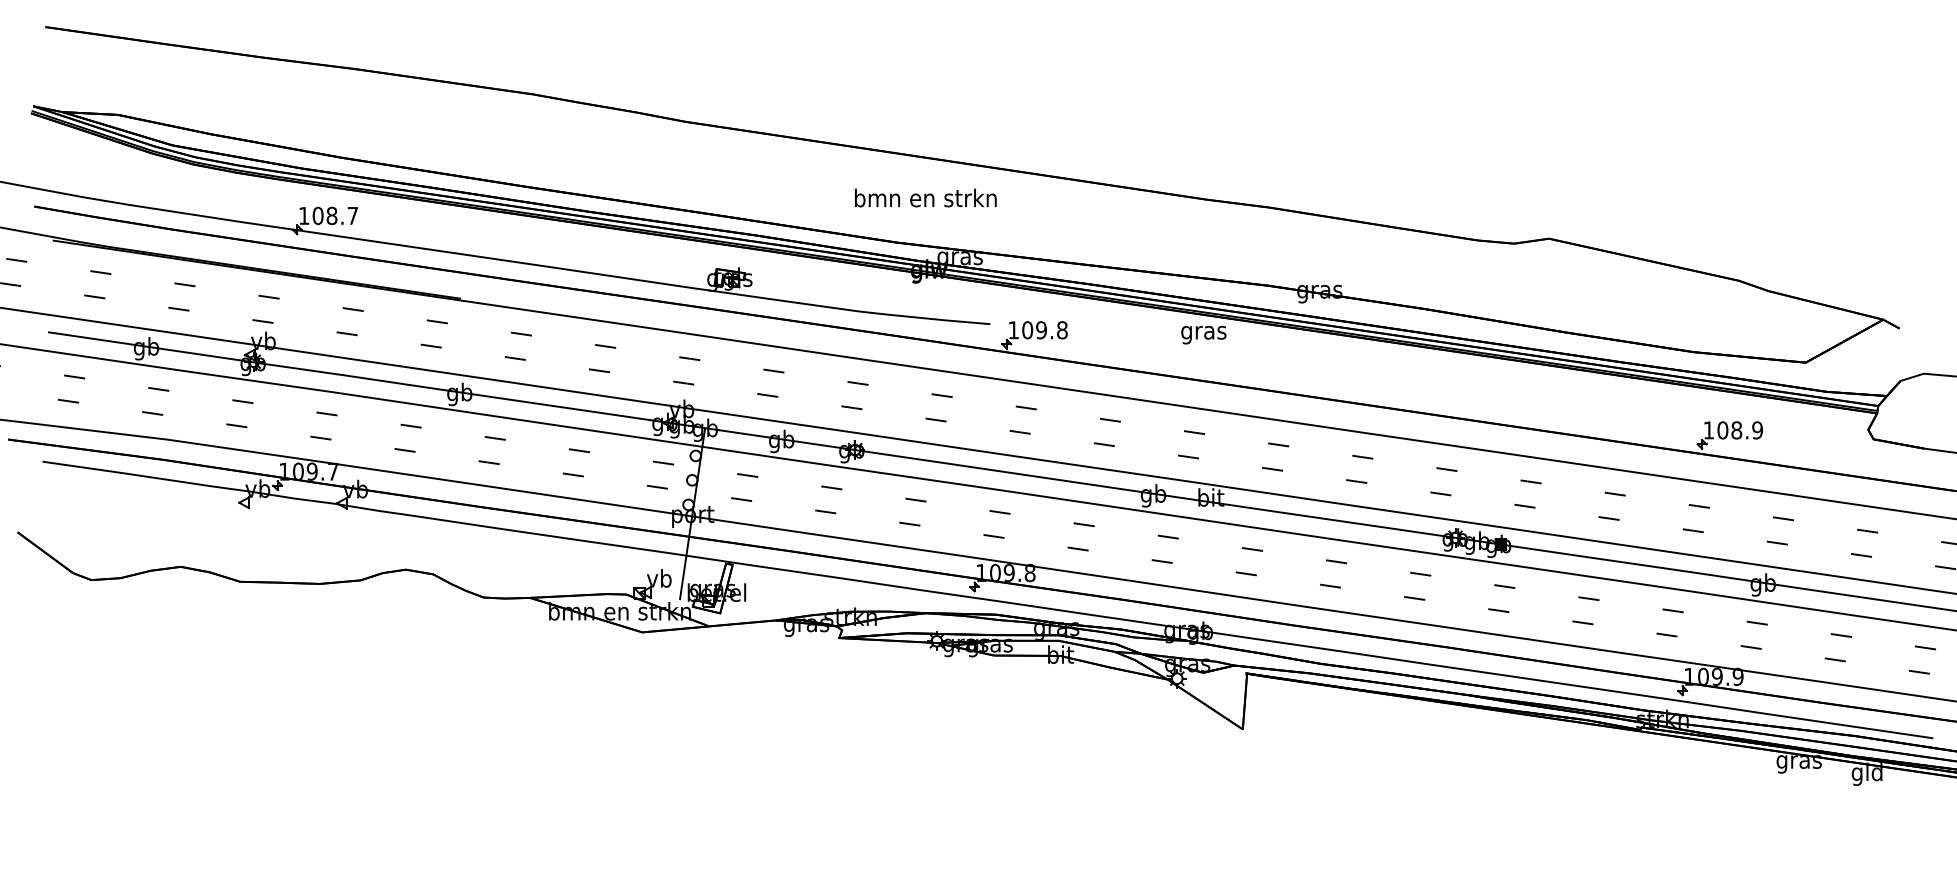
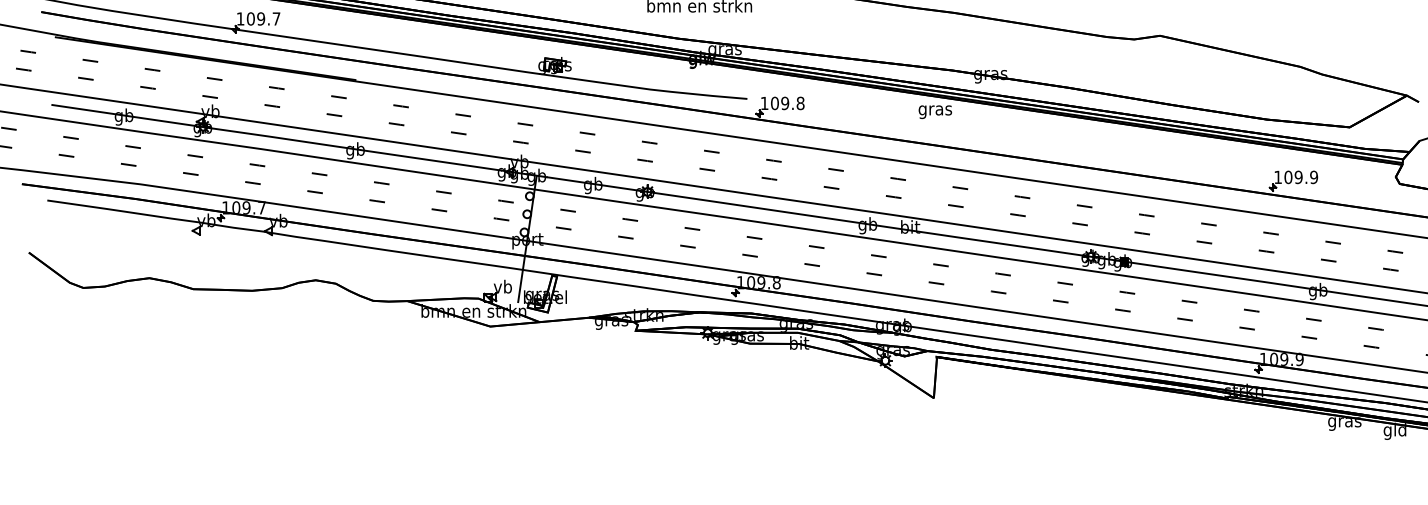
text: (331, 216) -> (260, 19), 108.7 -> 109.7
text: (1203, 335) -> (935, 112), moved
text: (1736, 430) -> (1298, 177), 108.9 -> 109.9

